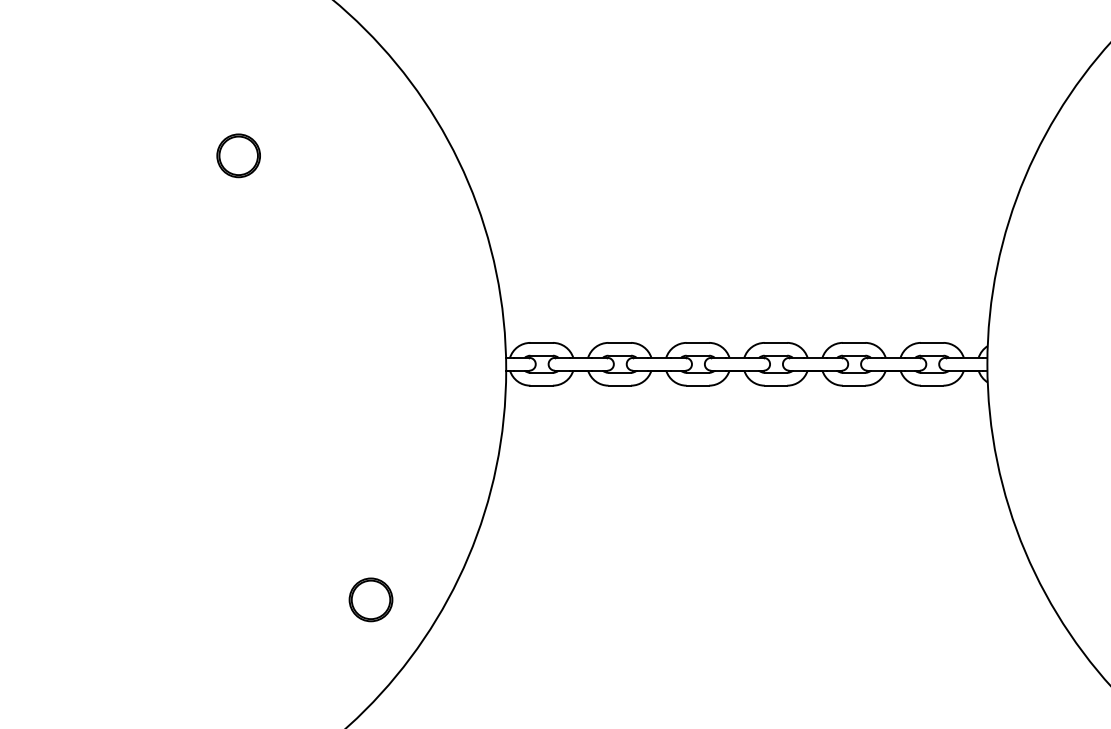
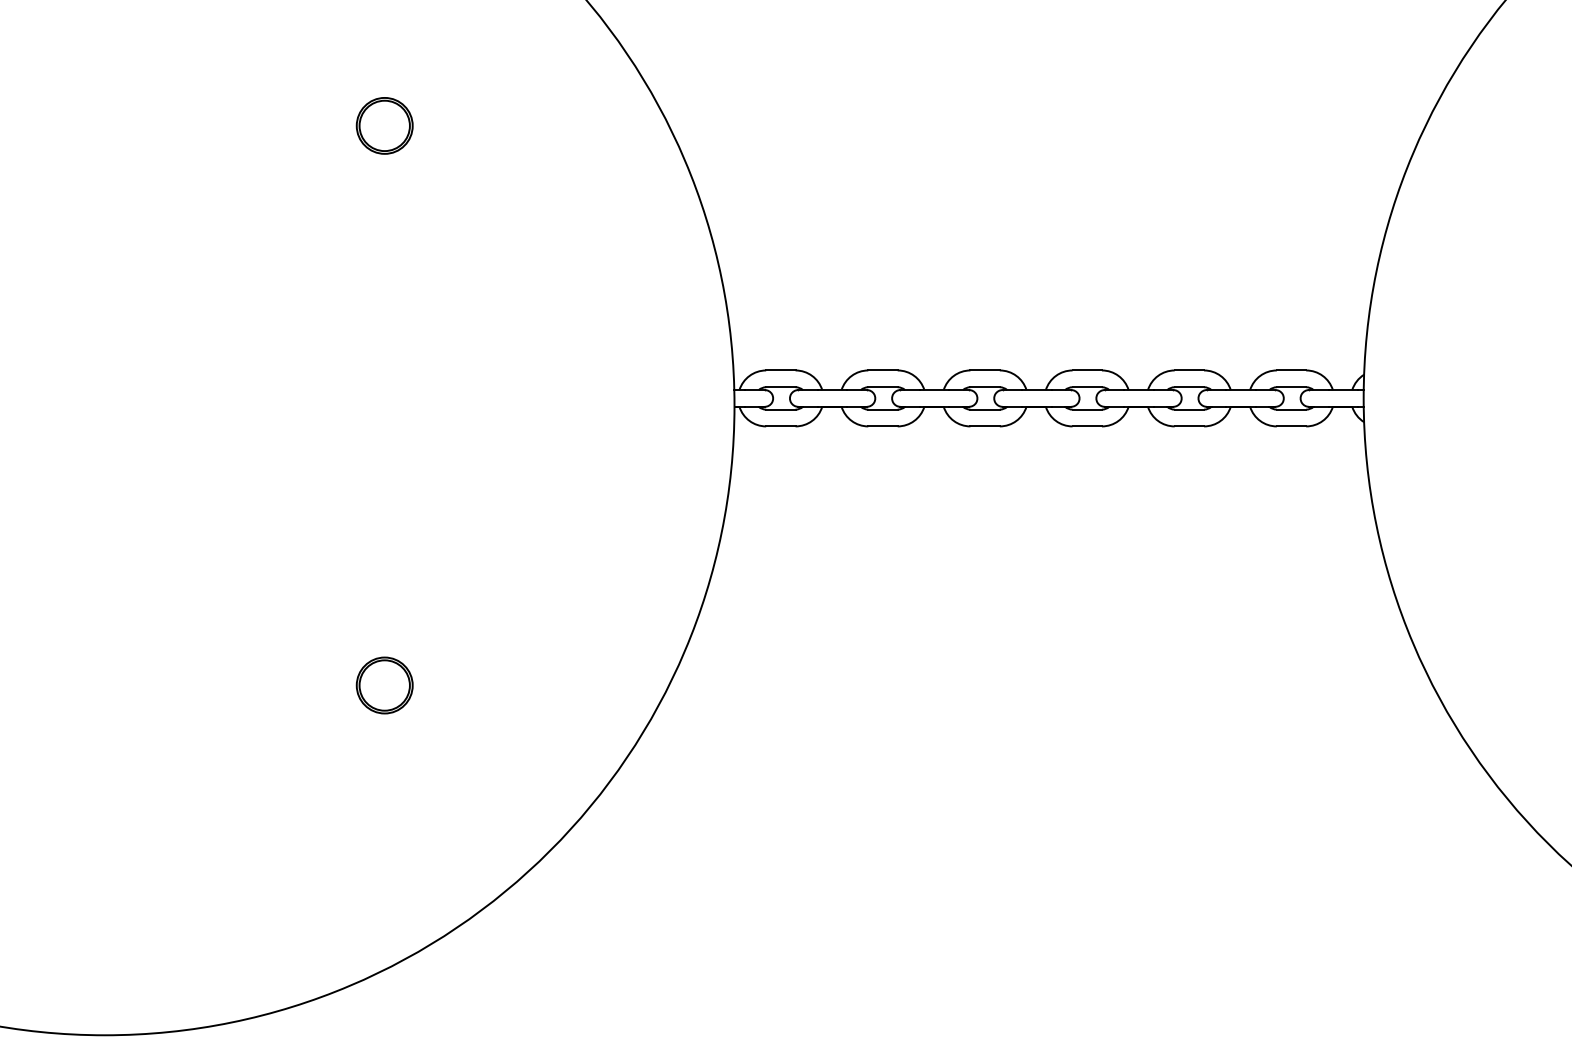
part: (370, 599) -> (384, 685), moved

